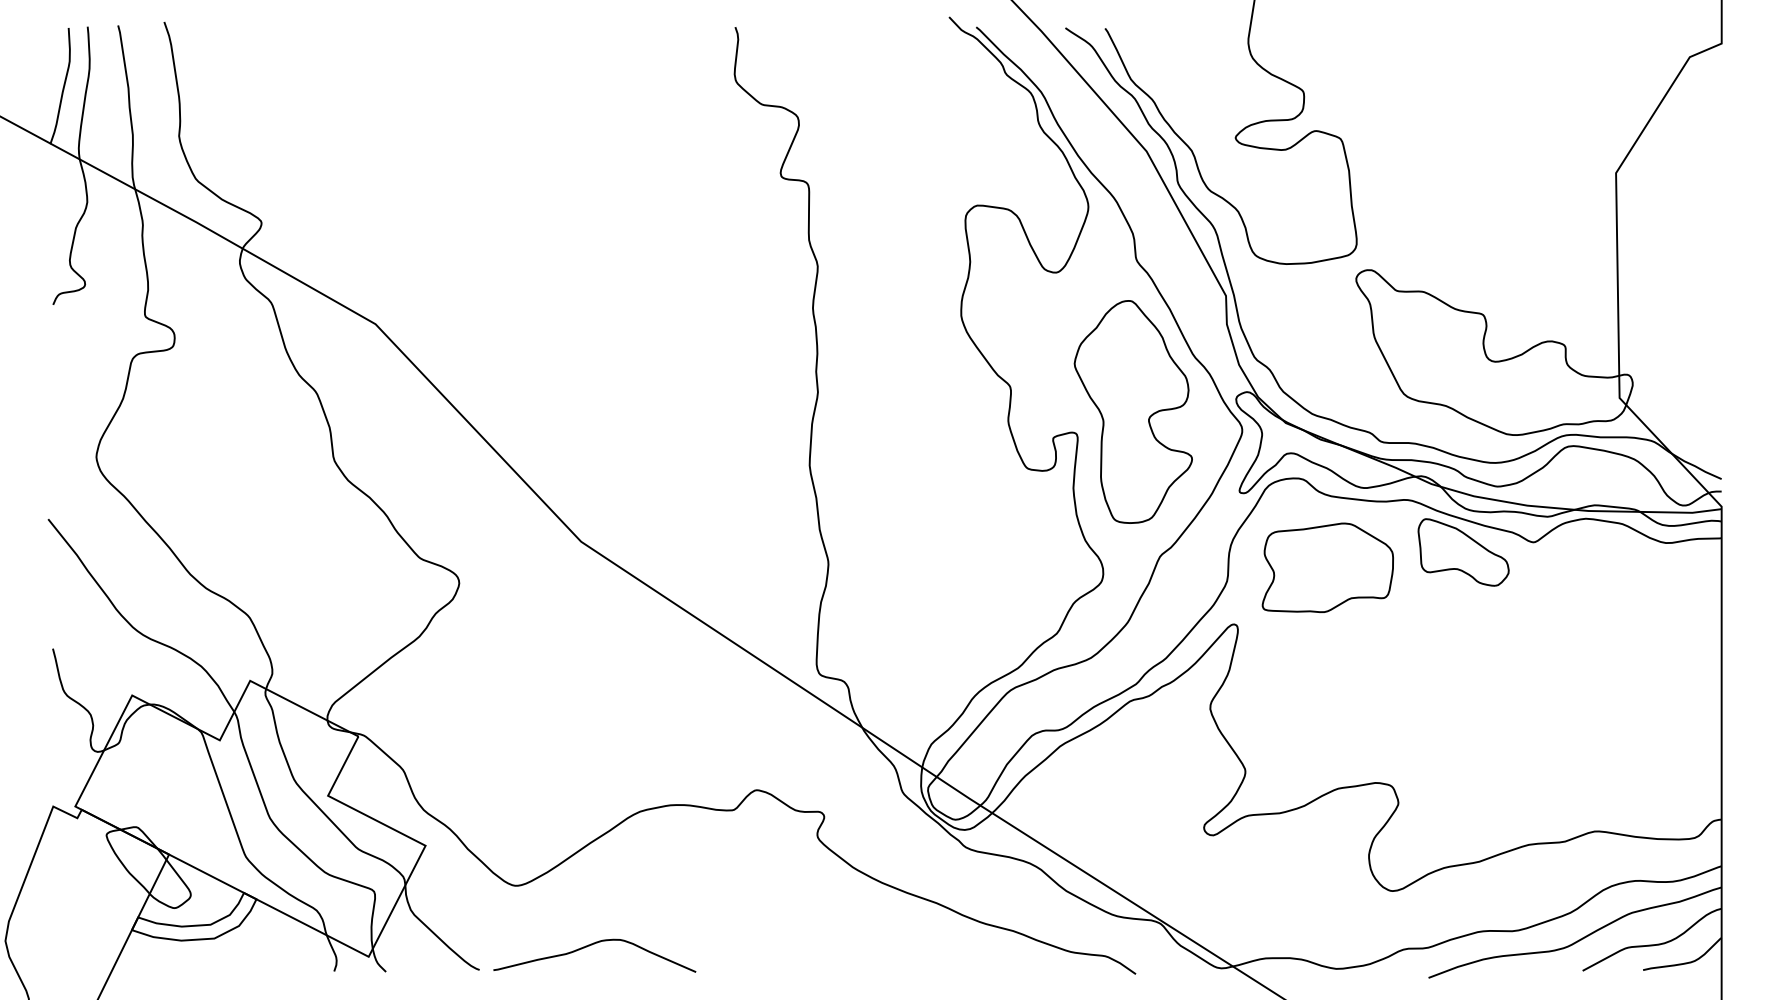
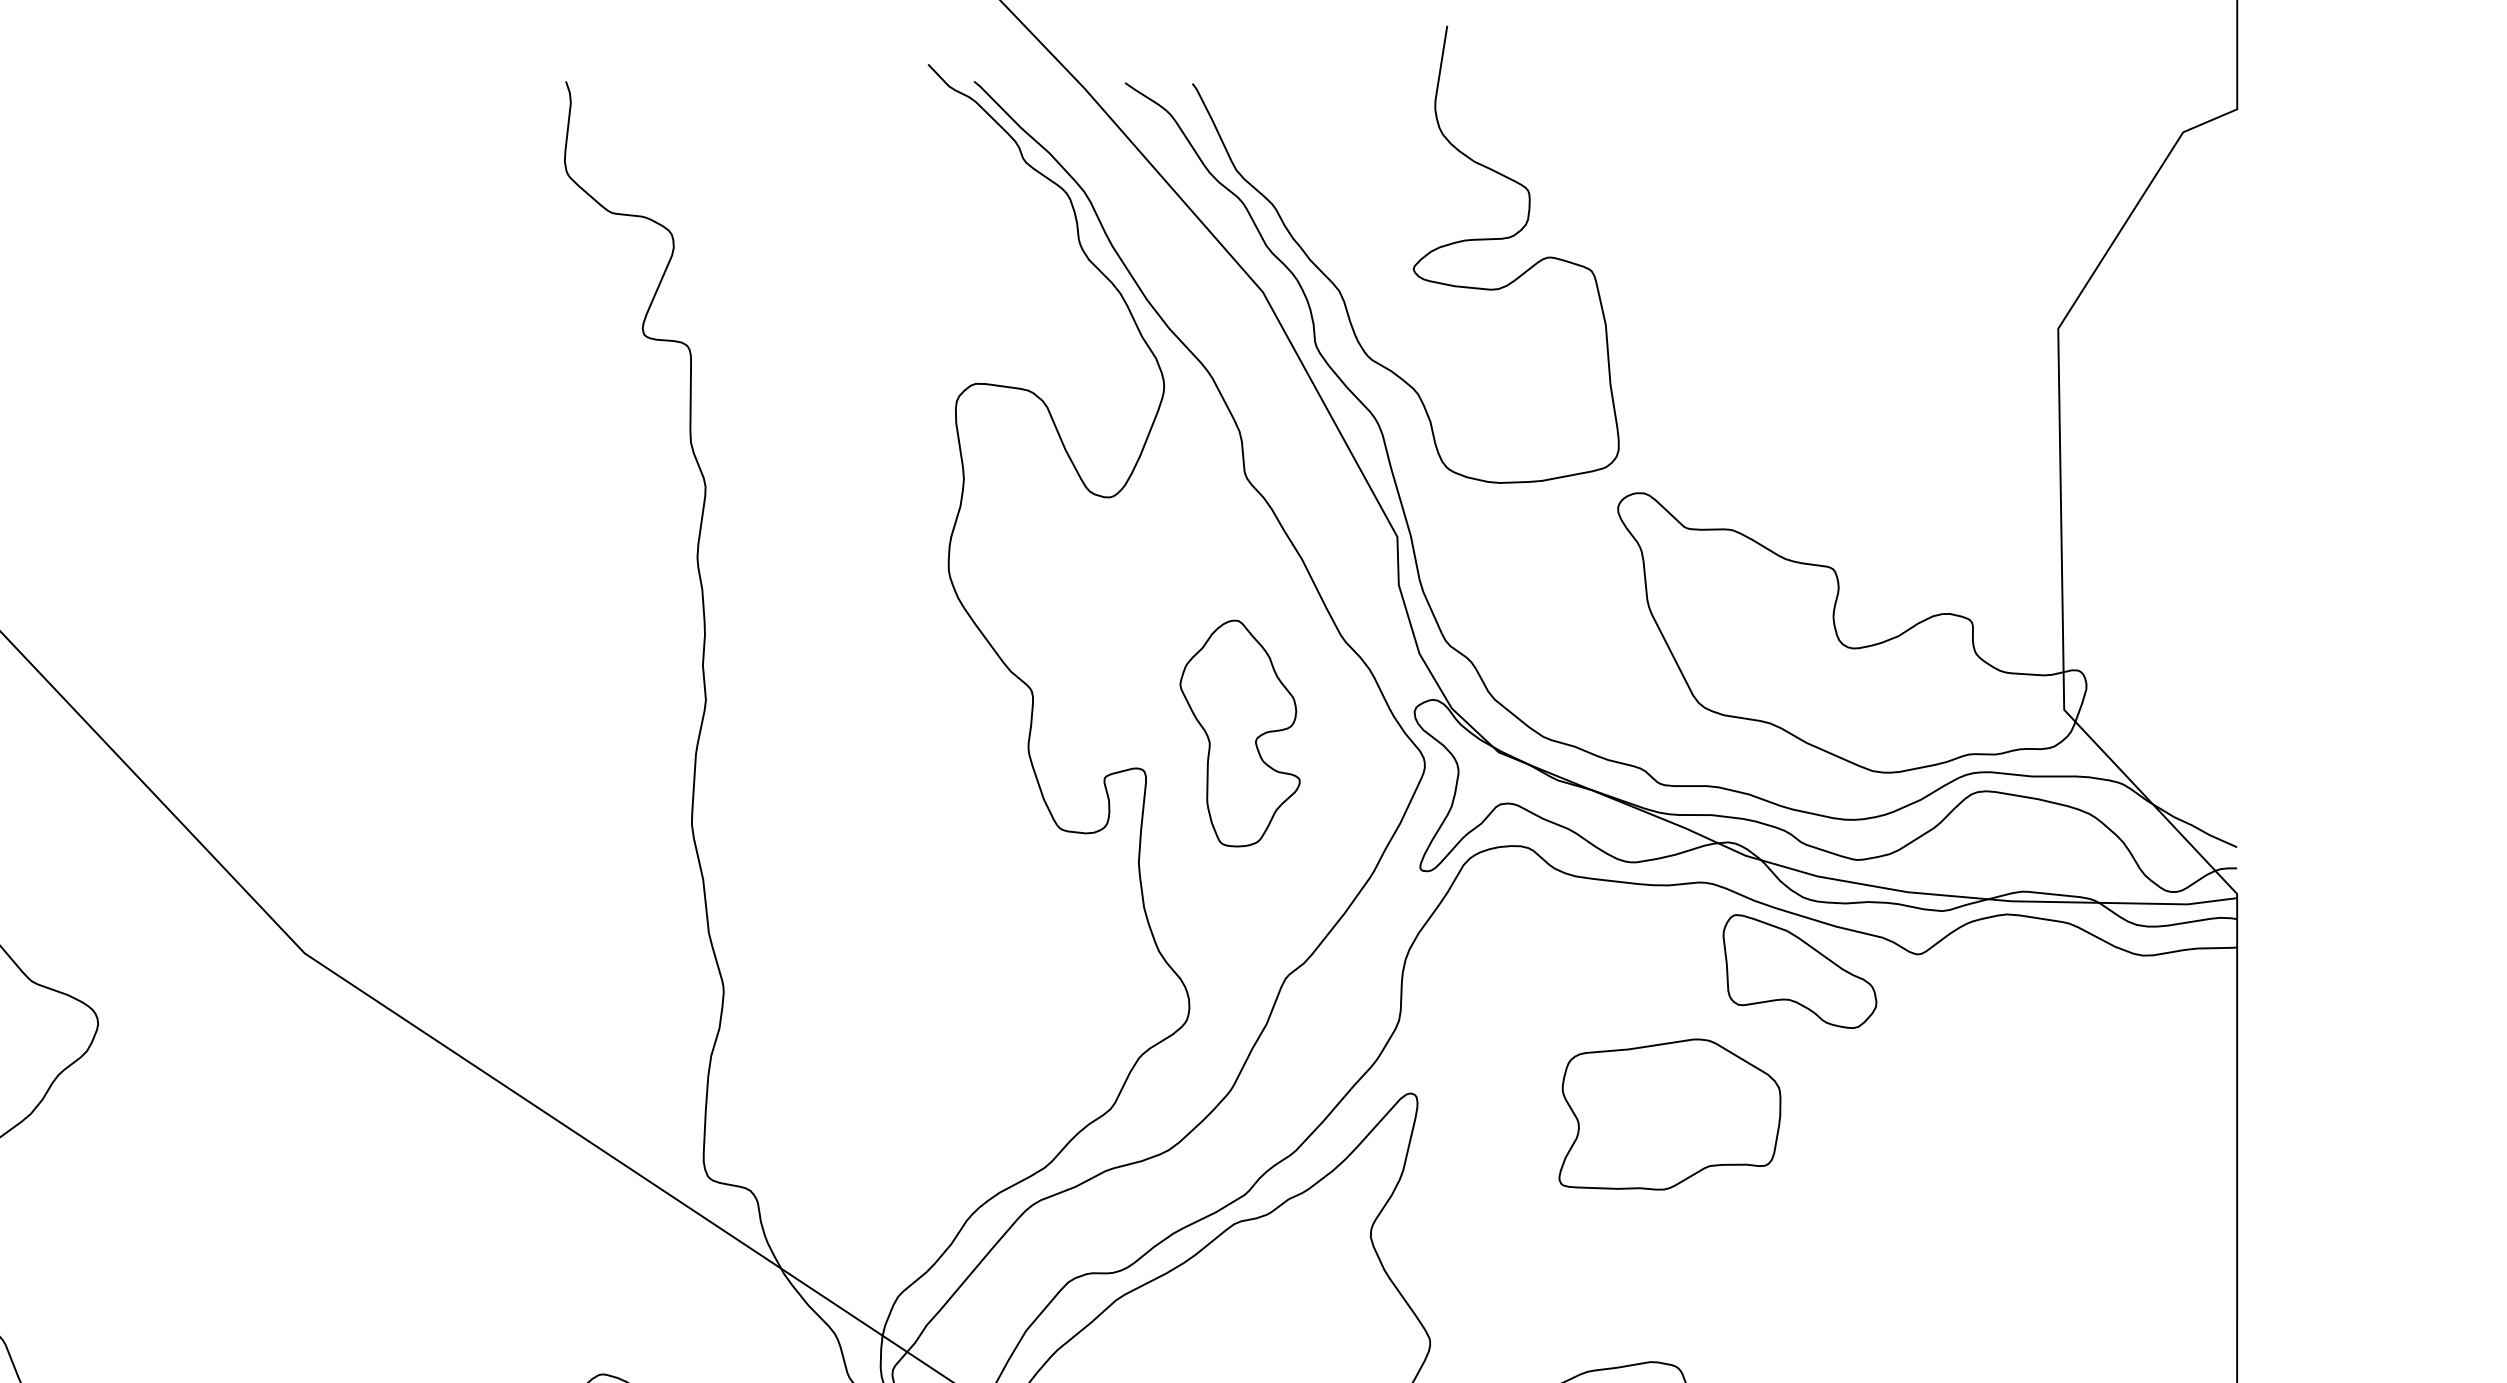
part: (1132, 411) -> (1238, 732), size x0.6
part: (1327, 567) -> (1669, 1113), moved

